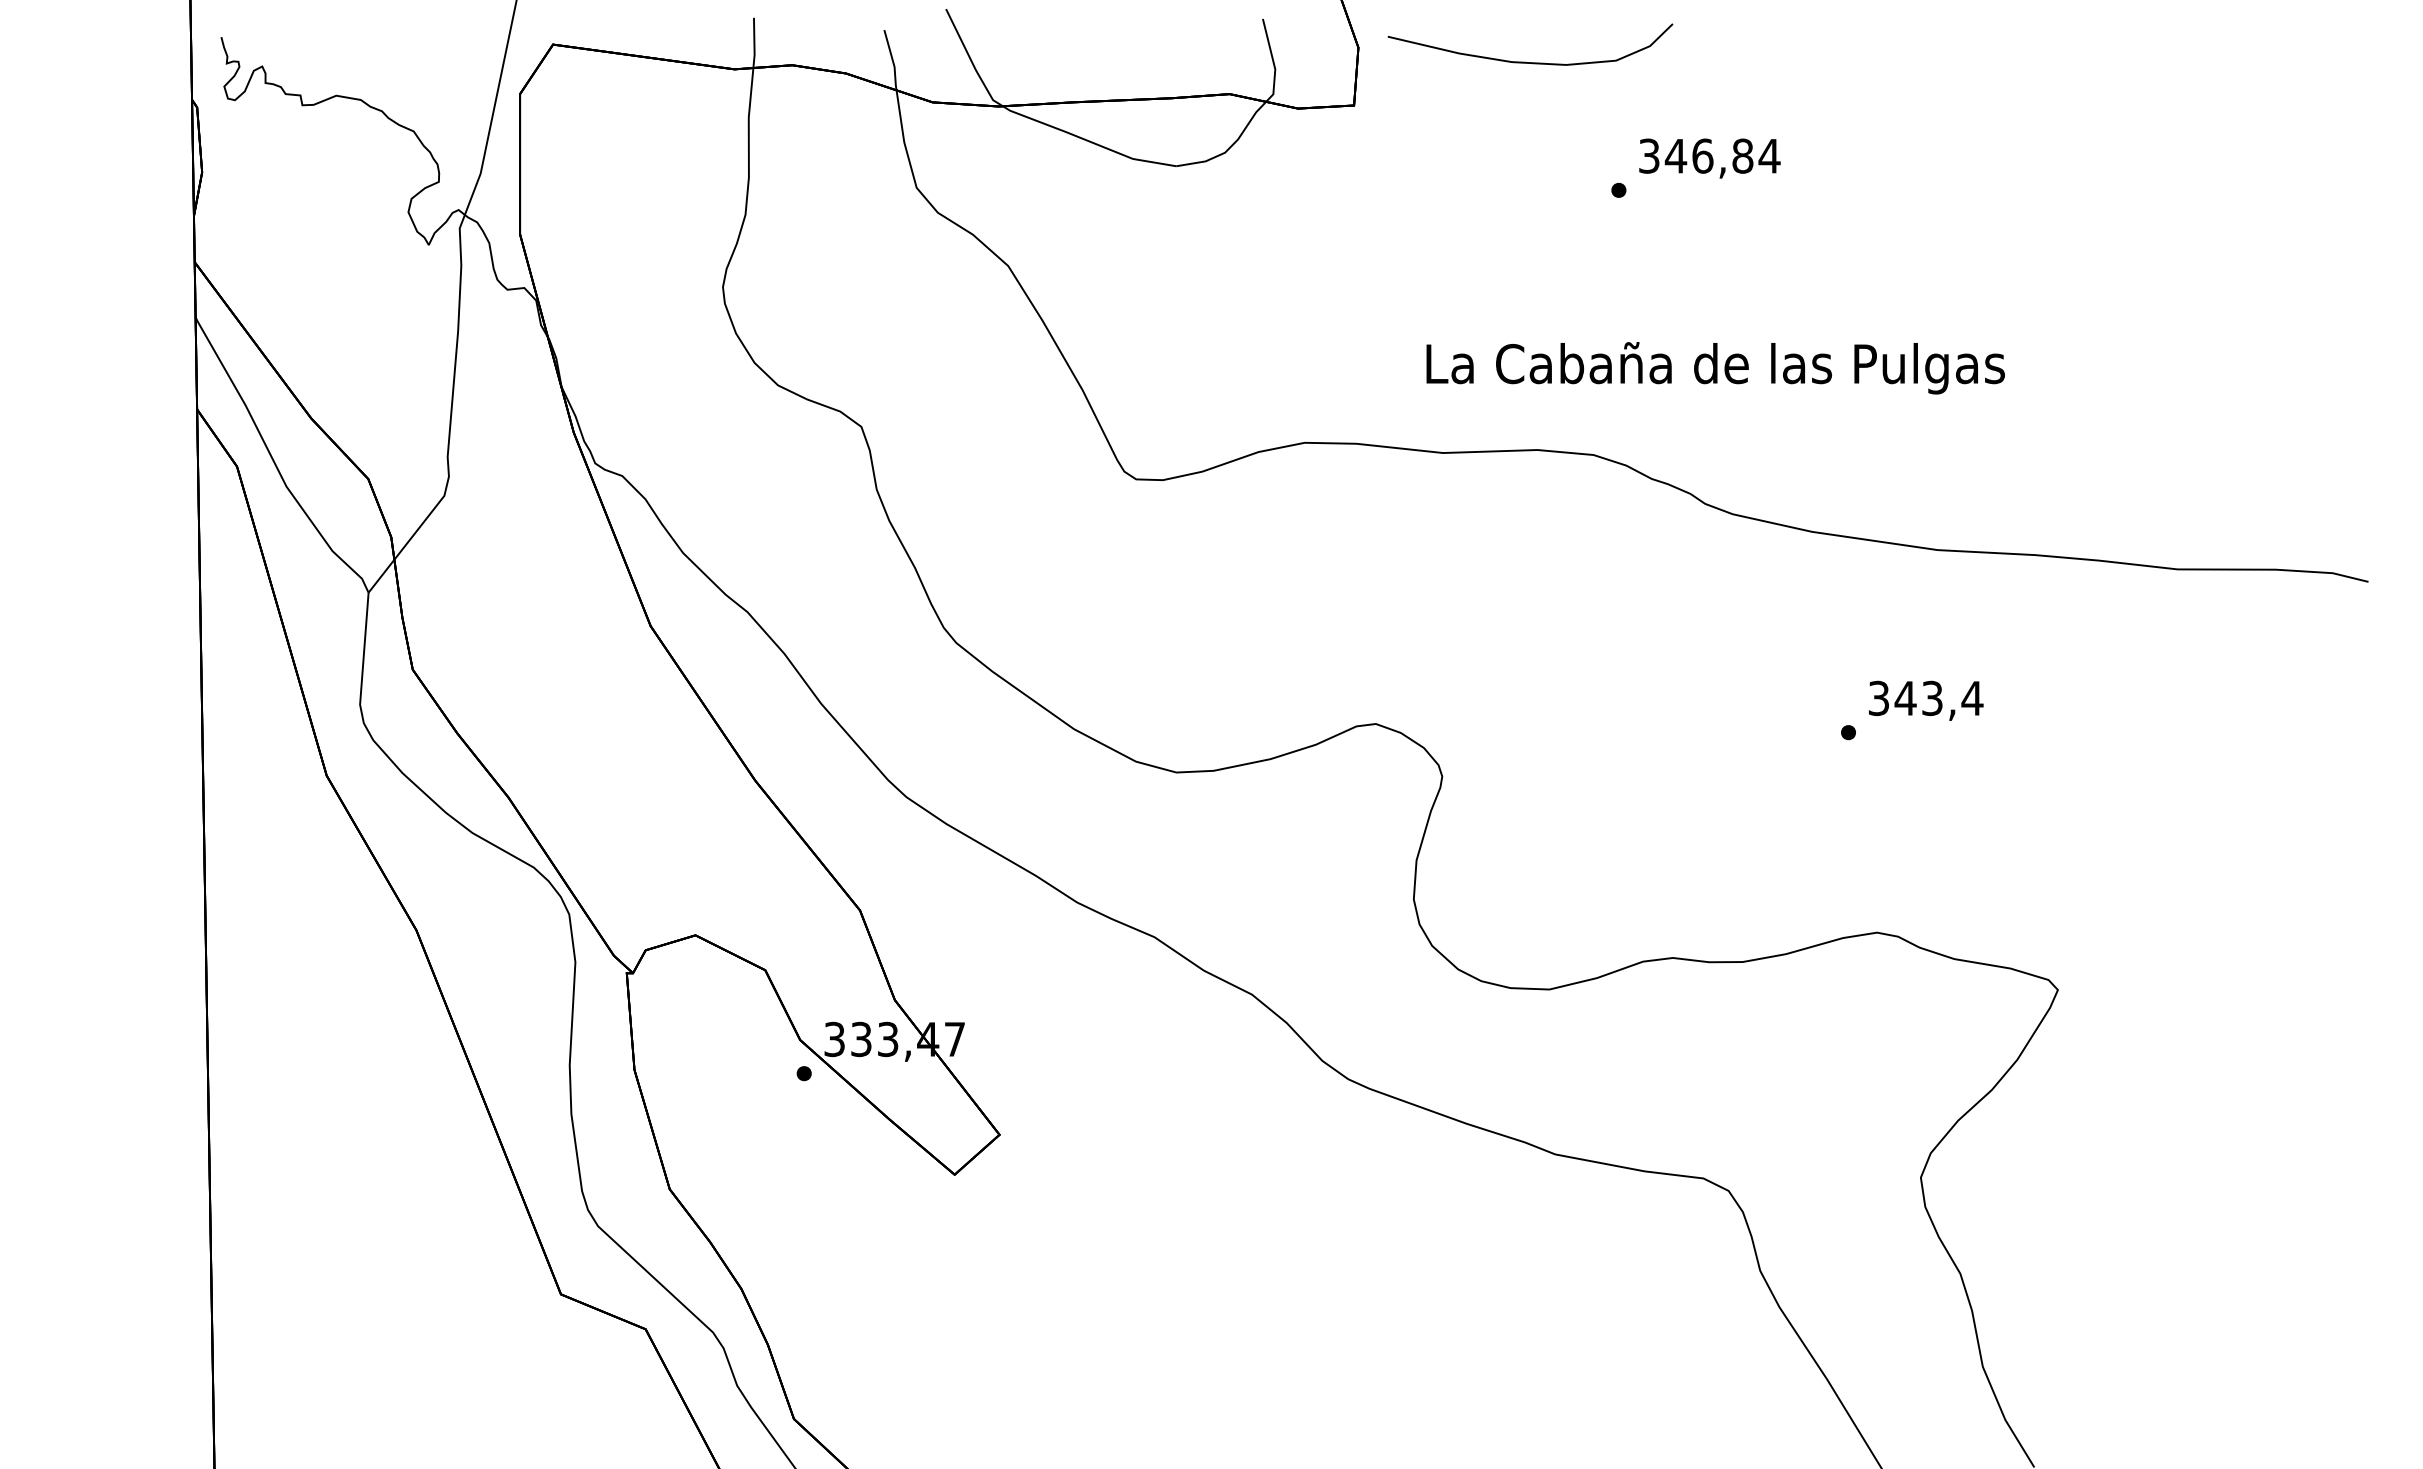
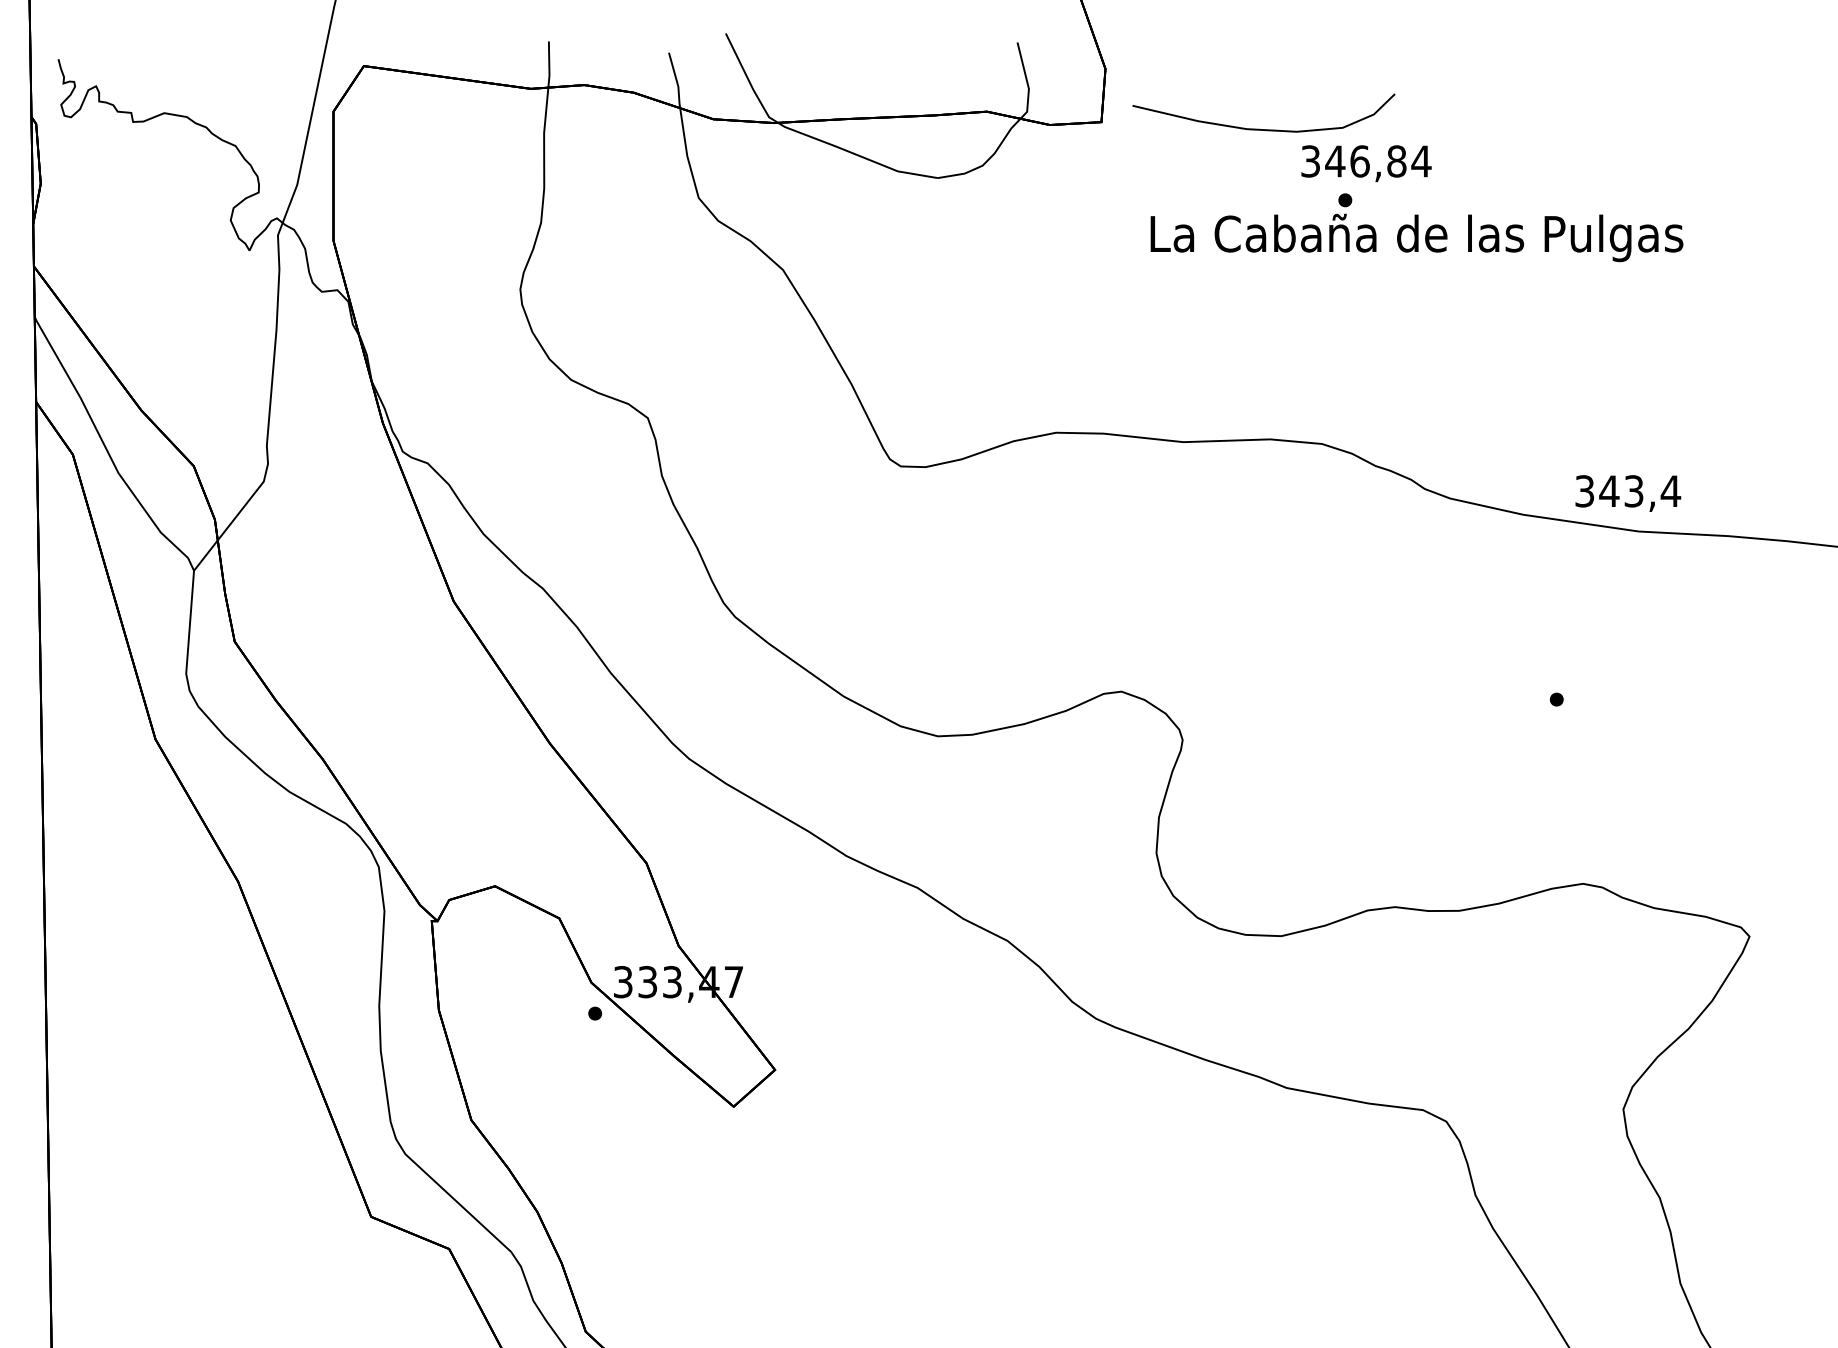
curve: (1525, 61) -> (1259, 128), moved
text: (1709, 158) -> (1366, 163), moved
text: (1715, 368) -> (1416, 238), moved
text: (1926, 700) -> (1628, 493), moved

